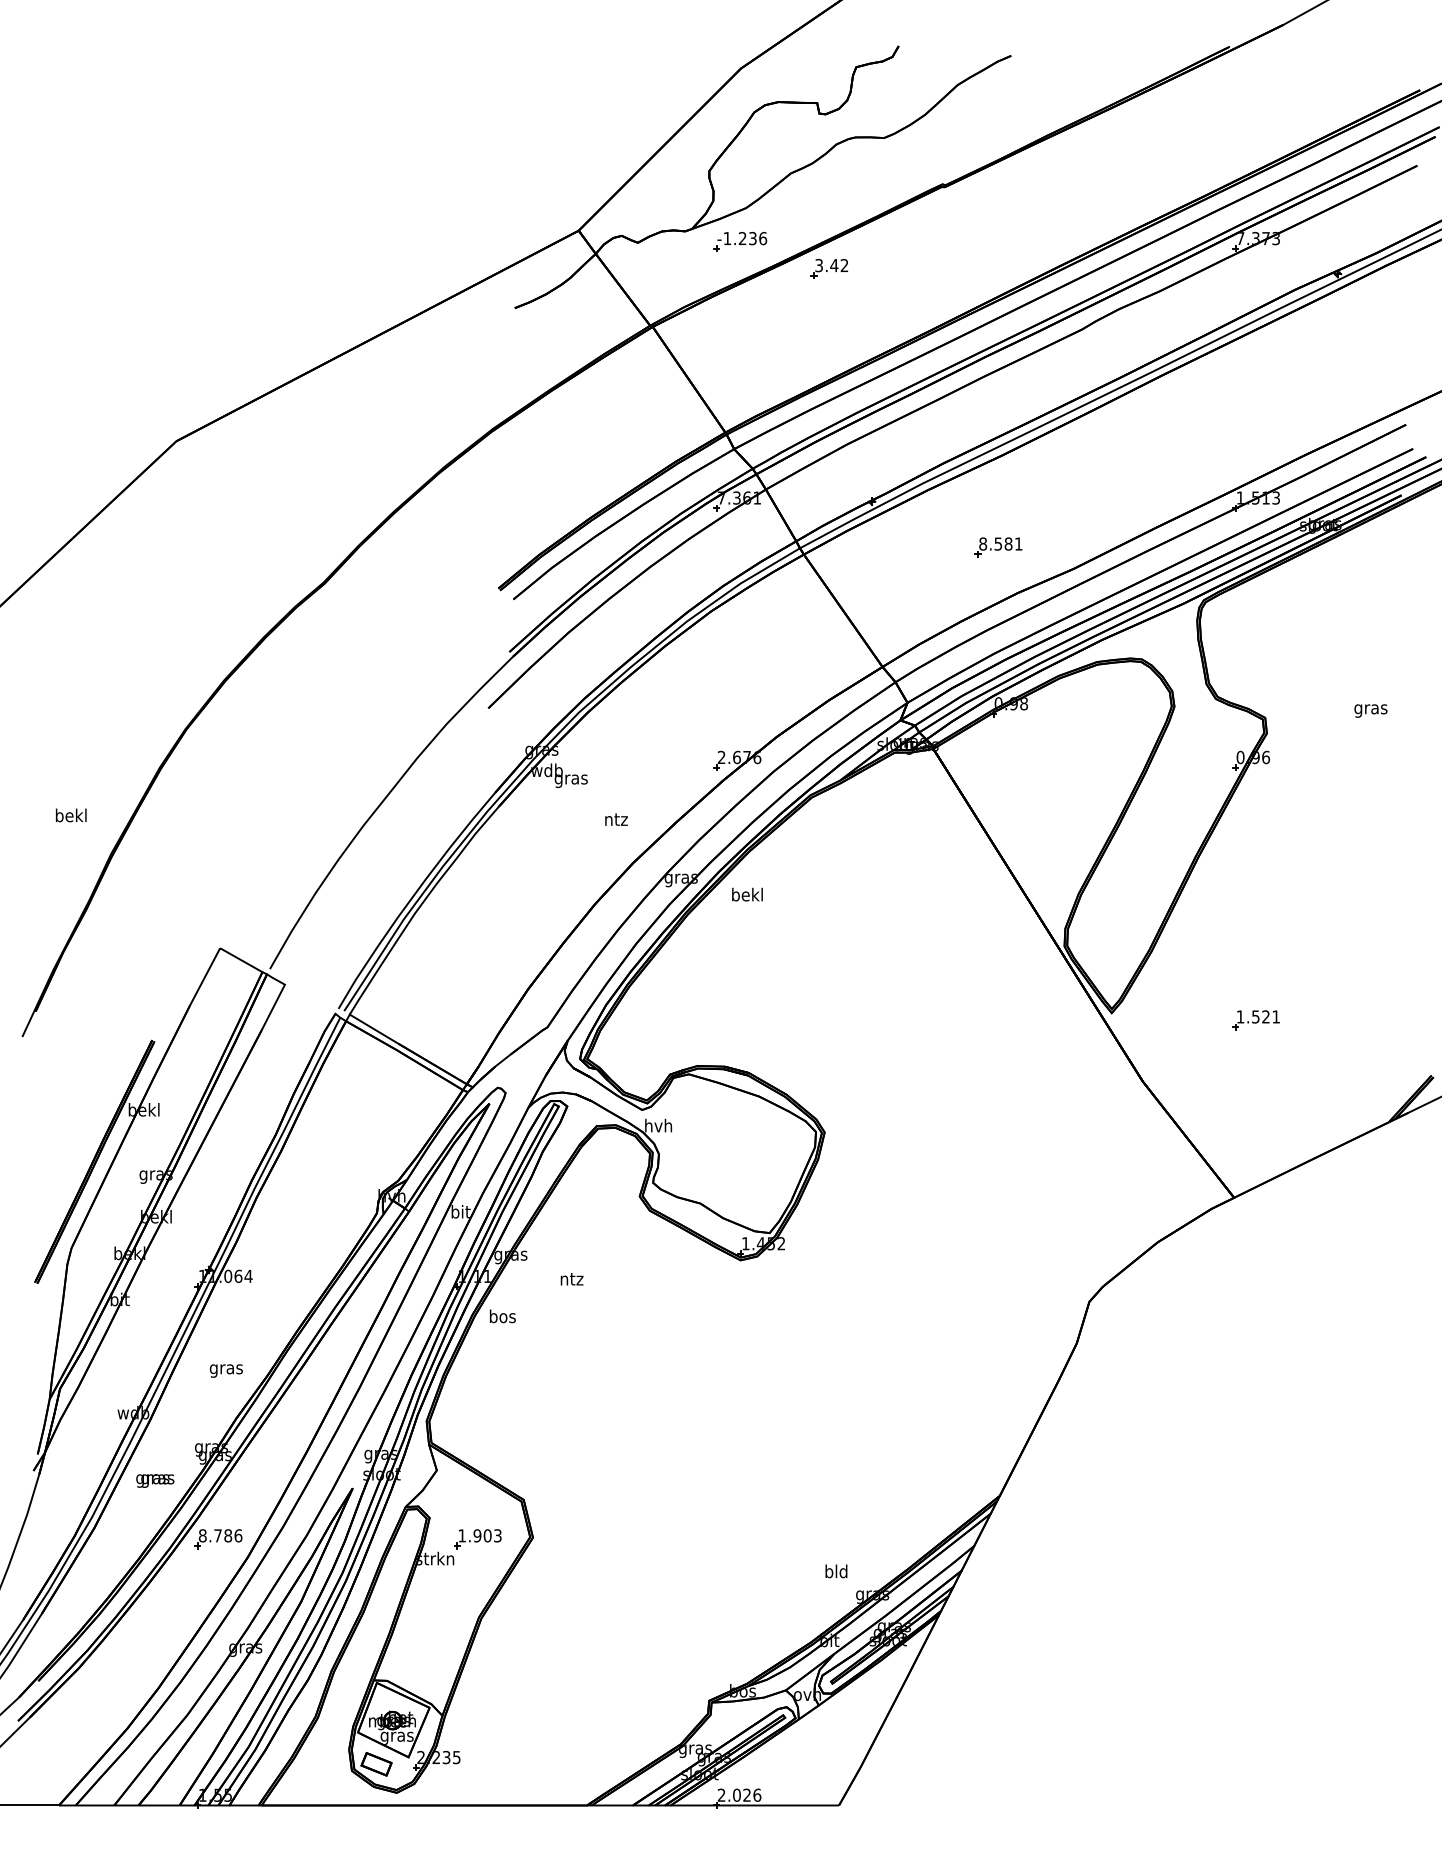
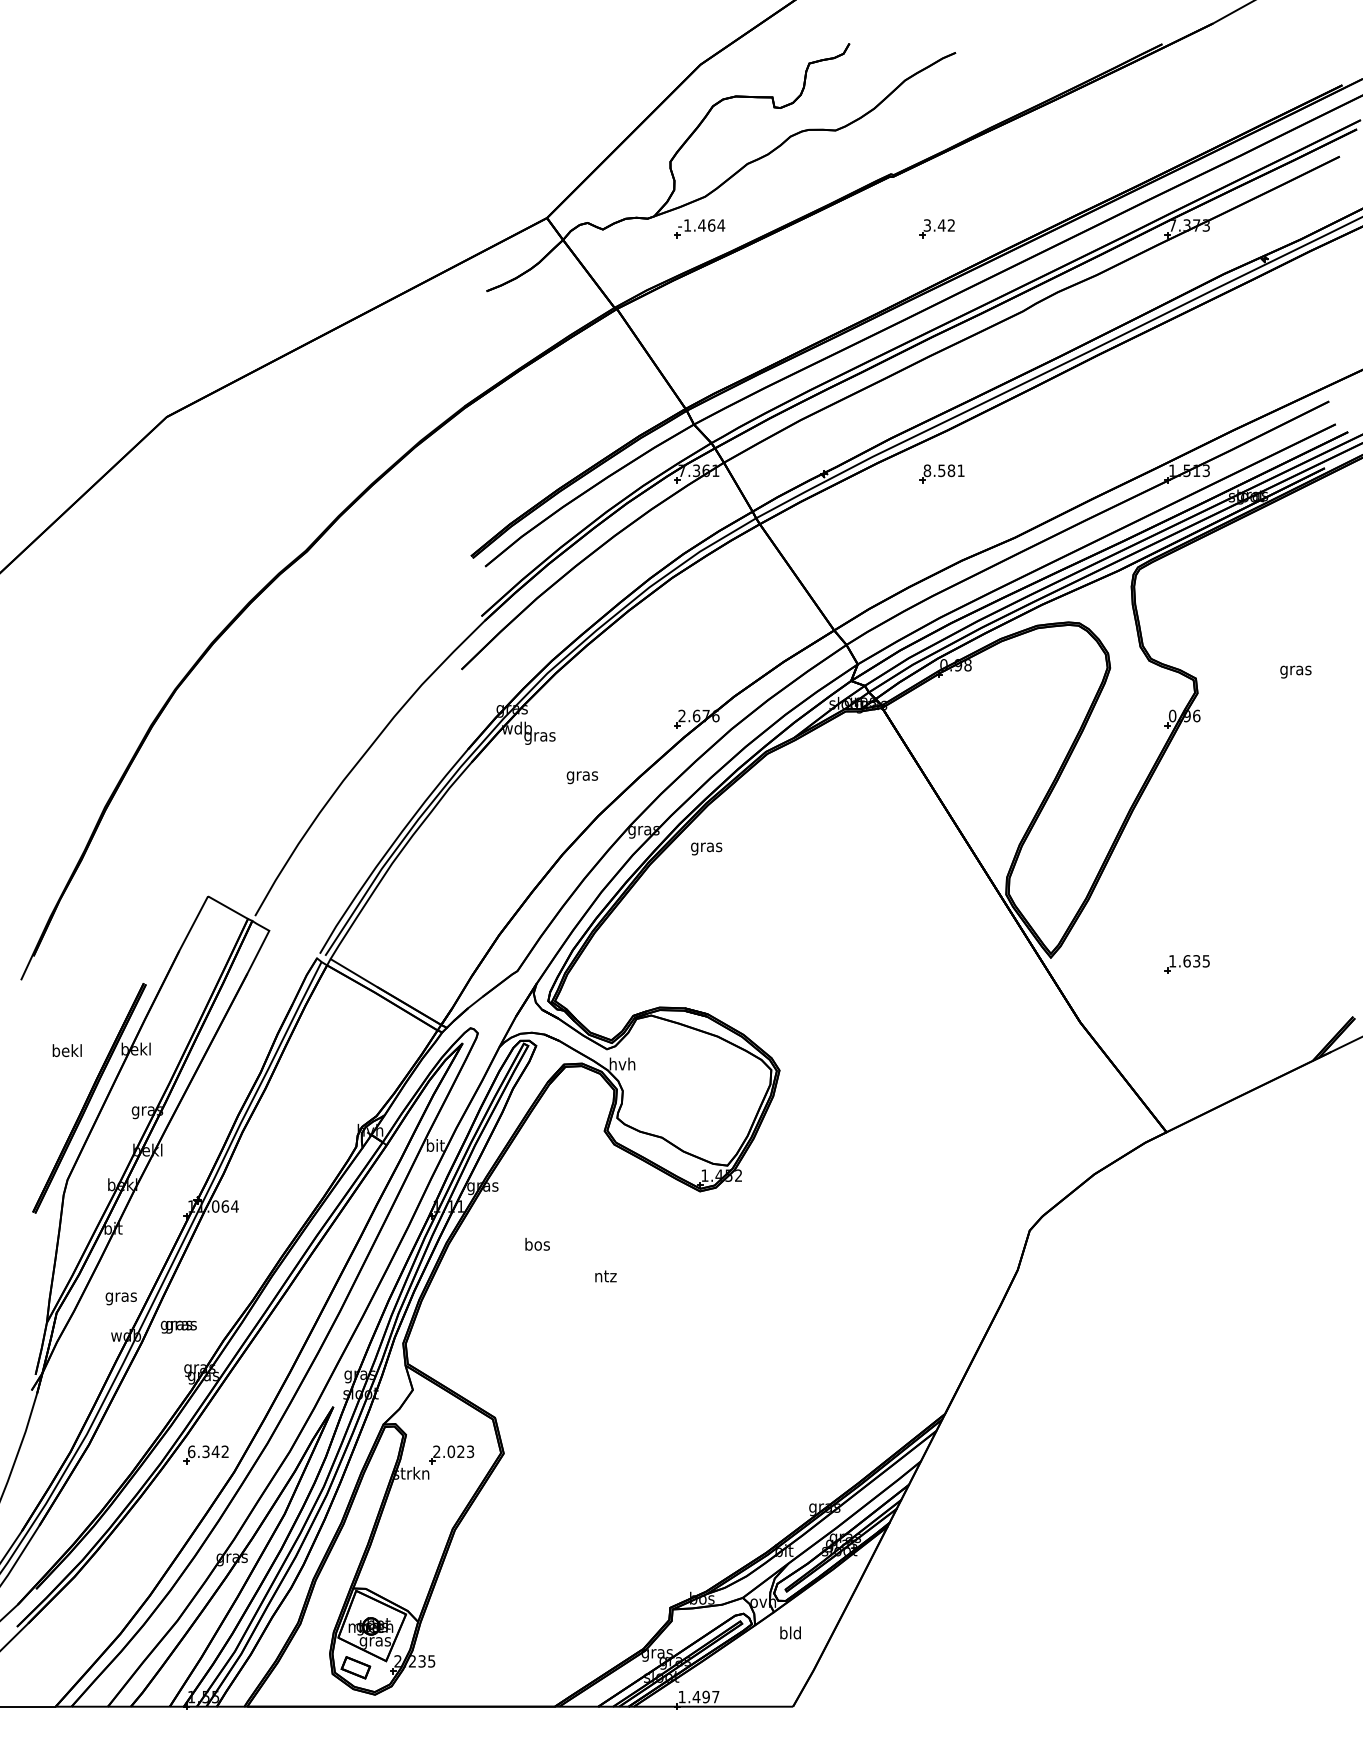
text: (752, 238) -> (711, 225), -1.236 -> -1.464
part: (829, 268) -> (937, 228), moved
part: (998, 547) -> (941, 474), moved
text: (71, 815) -> (67, 1050), moved
text: (615, 821) -> (581, 776), ntz -> gras
text: (747, 895) -> (706, 846), bekl -> gras
text: (1265, 1016) -> (1196, 960), 1.521 -> 1.635
text: (571, 1279) -> (605, 1276), moved
text: (502, 1316) -> (537, 1244), moved
text: (225, 1370) -> (120, 1298), moved
text: (155, 1480) -> (179, 1326), moved
text: (220, 1535) -> (208, 1451), 8.786 -> 6.342
text: (474, 1535) -> (448, 1451), 1.903 -> 2.023
text: (836, 1571) -> (790, 1632), moved
text: (739, 1794) -> (698, 1696), 2.026 -> 1.497

